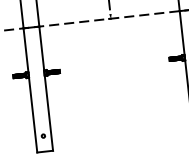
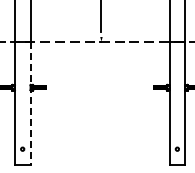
line: (46, 89) -> (30, 103), solid -> dashed

